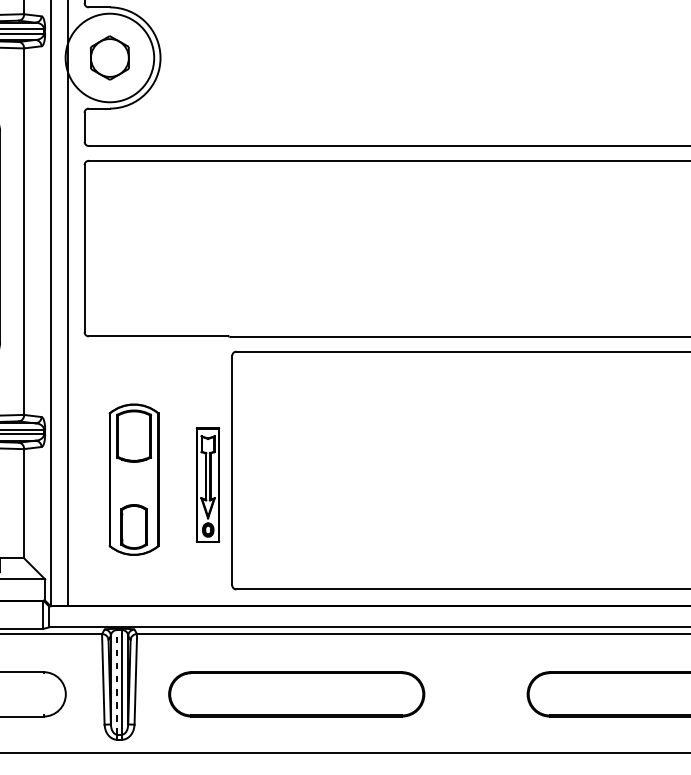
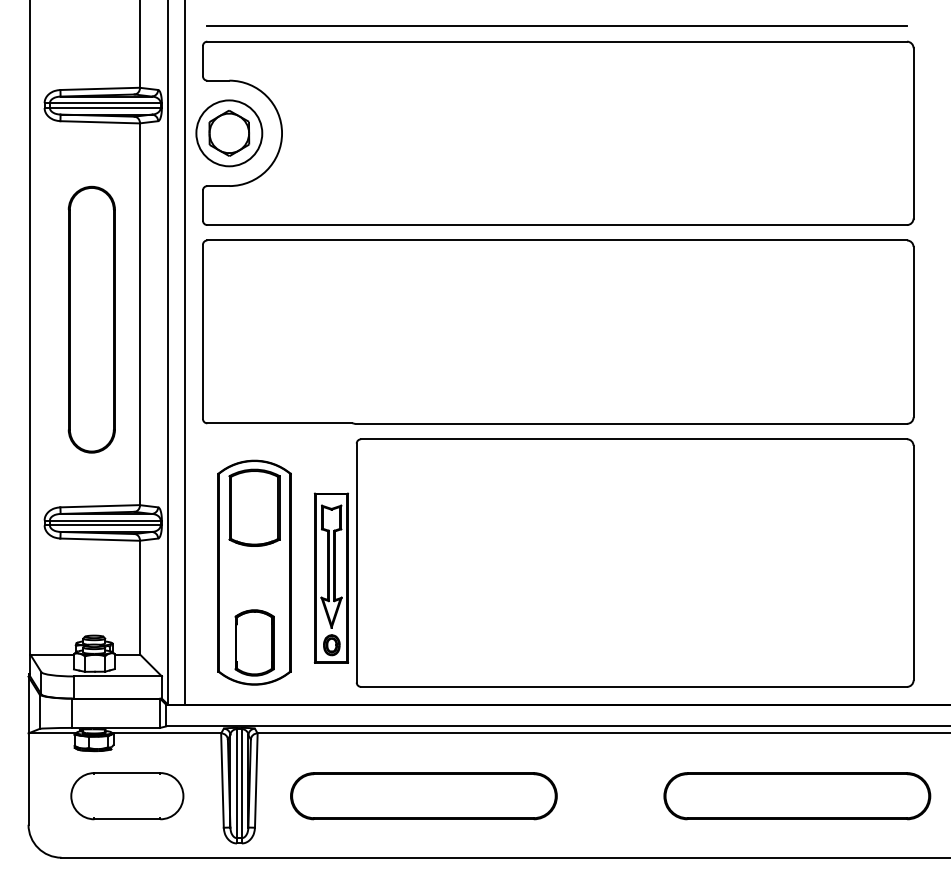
circle: (110, 58) -> (229, 133), size x0.71
part: (134, 479) -> (254, 572), size x1.43
part: (208, 484) -> (331, 577), size x1.43
line: (116, 682) -> (236, 783), dashed -> solid

